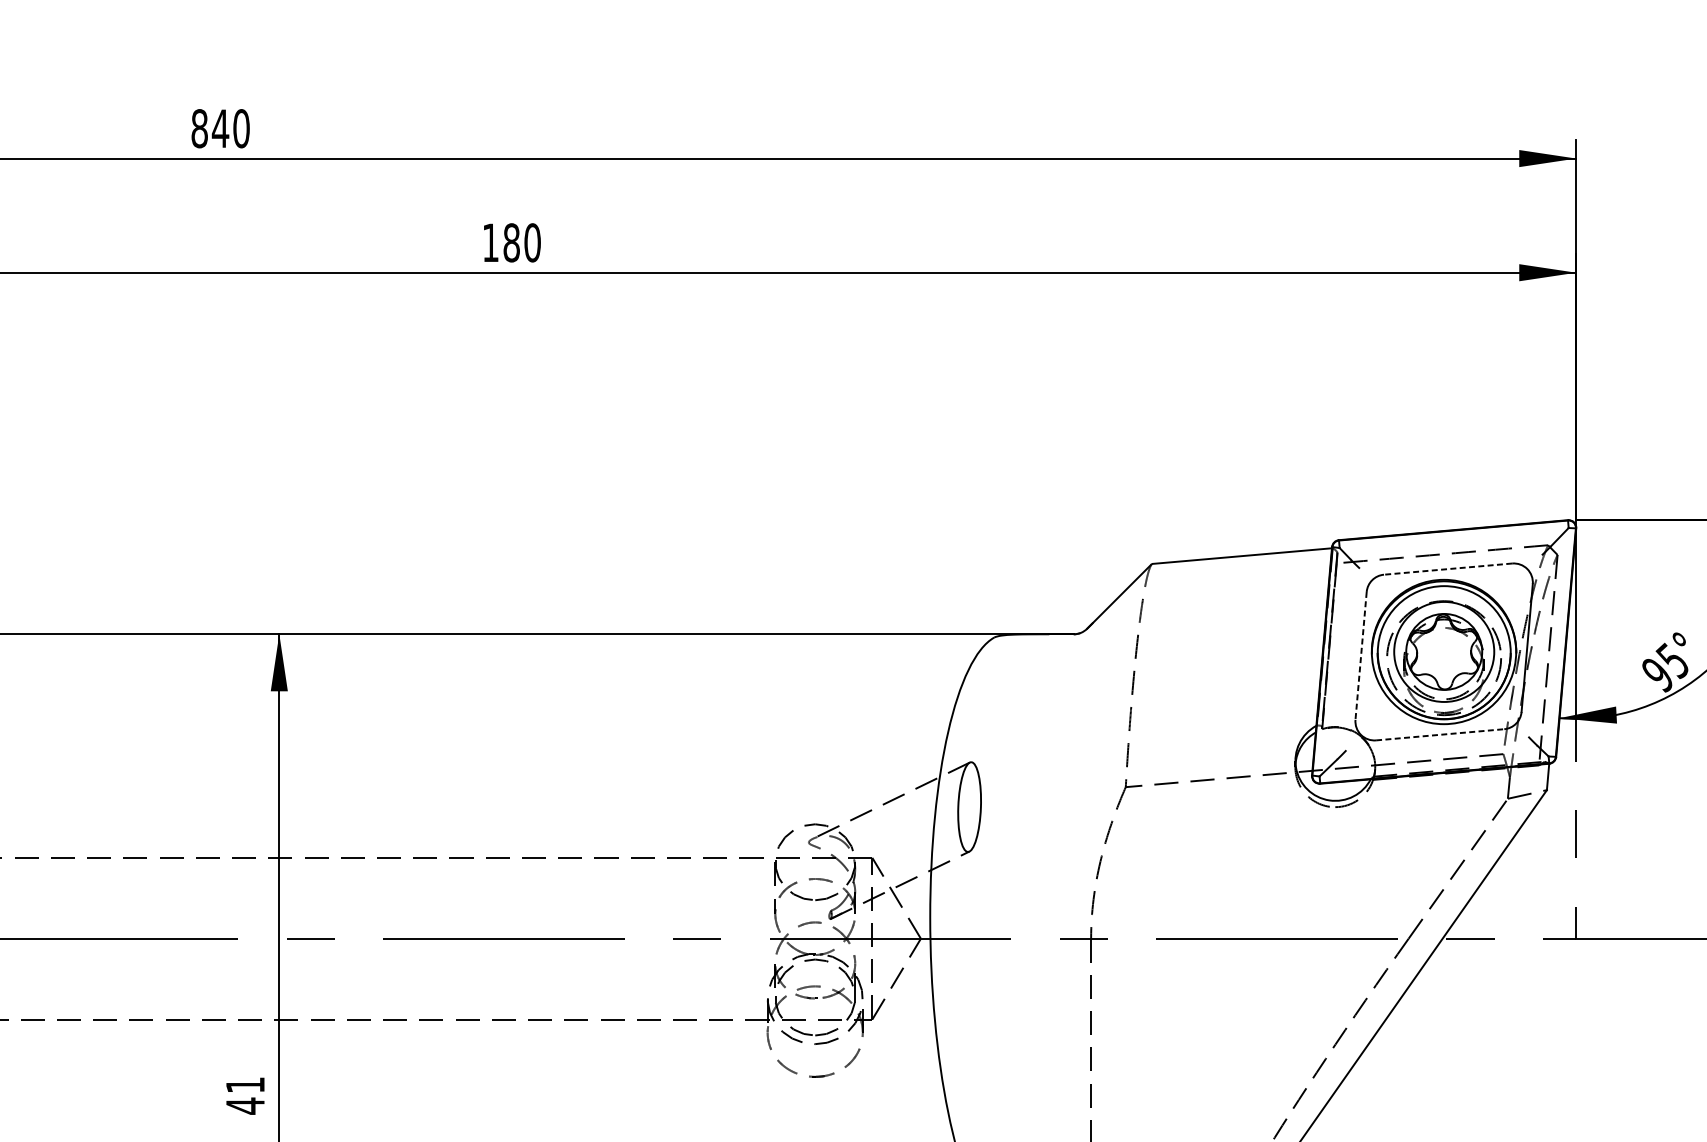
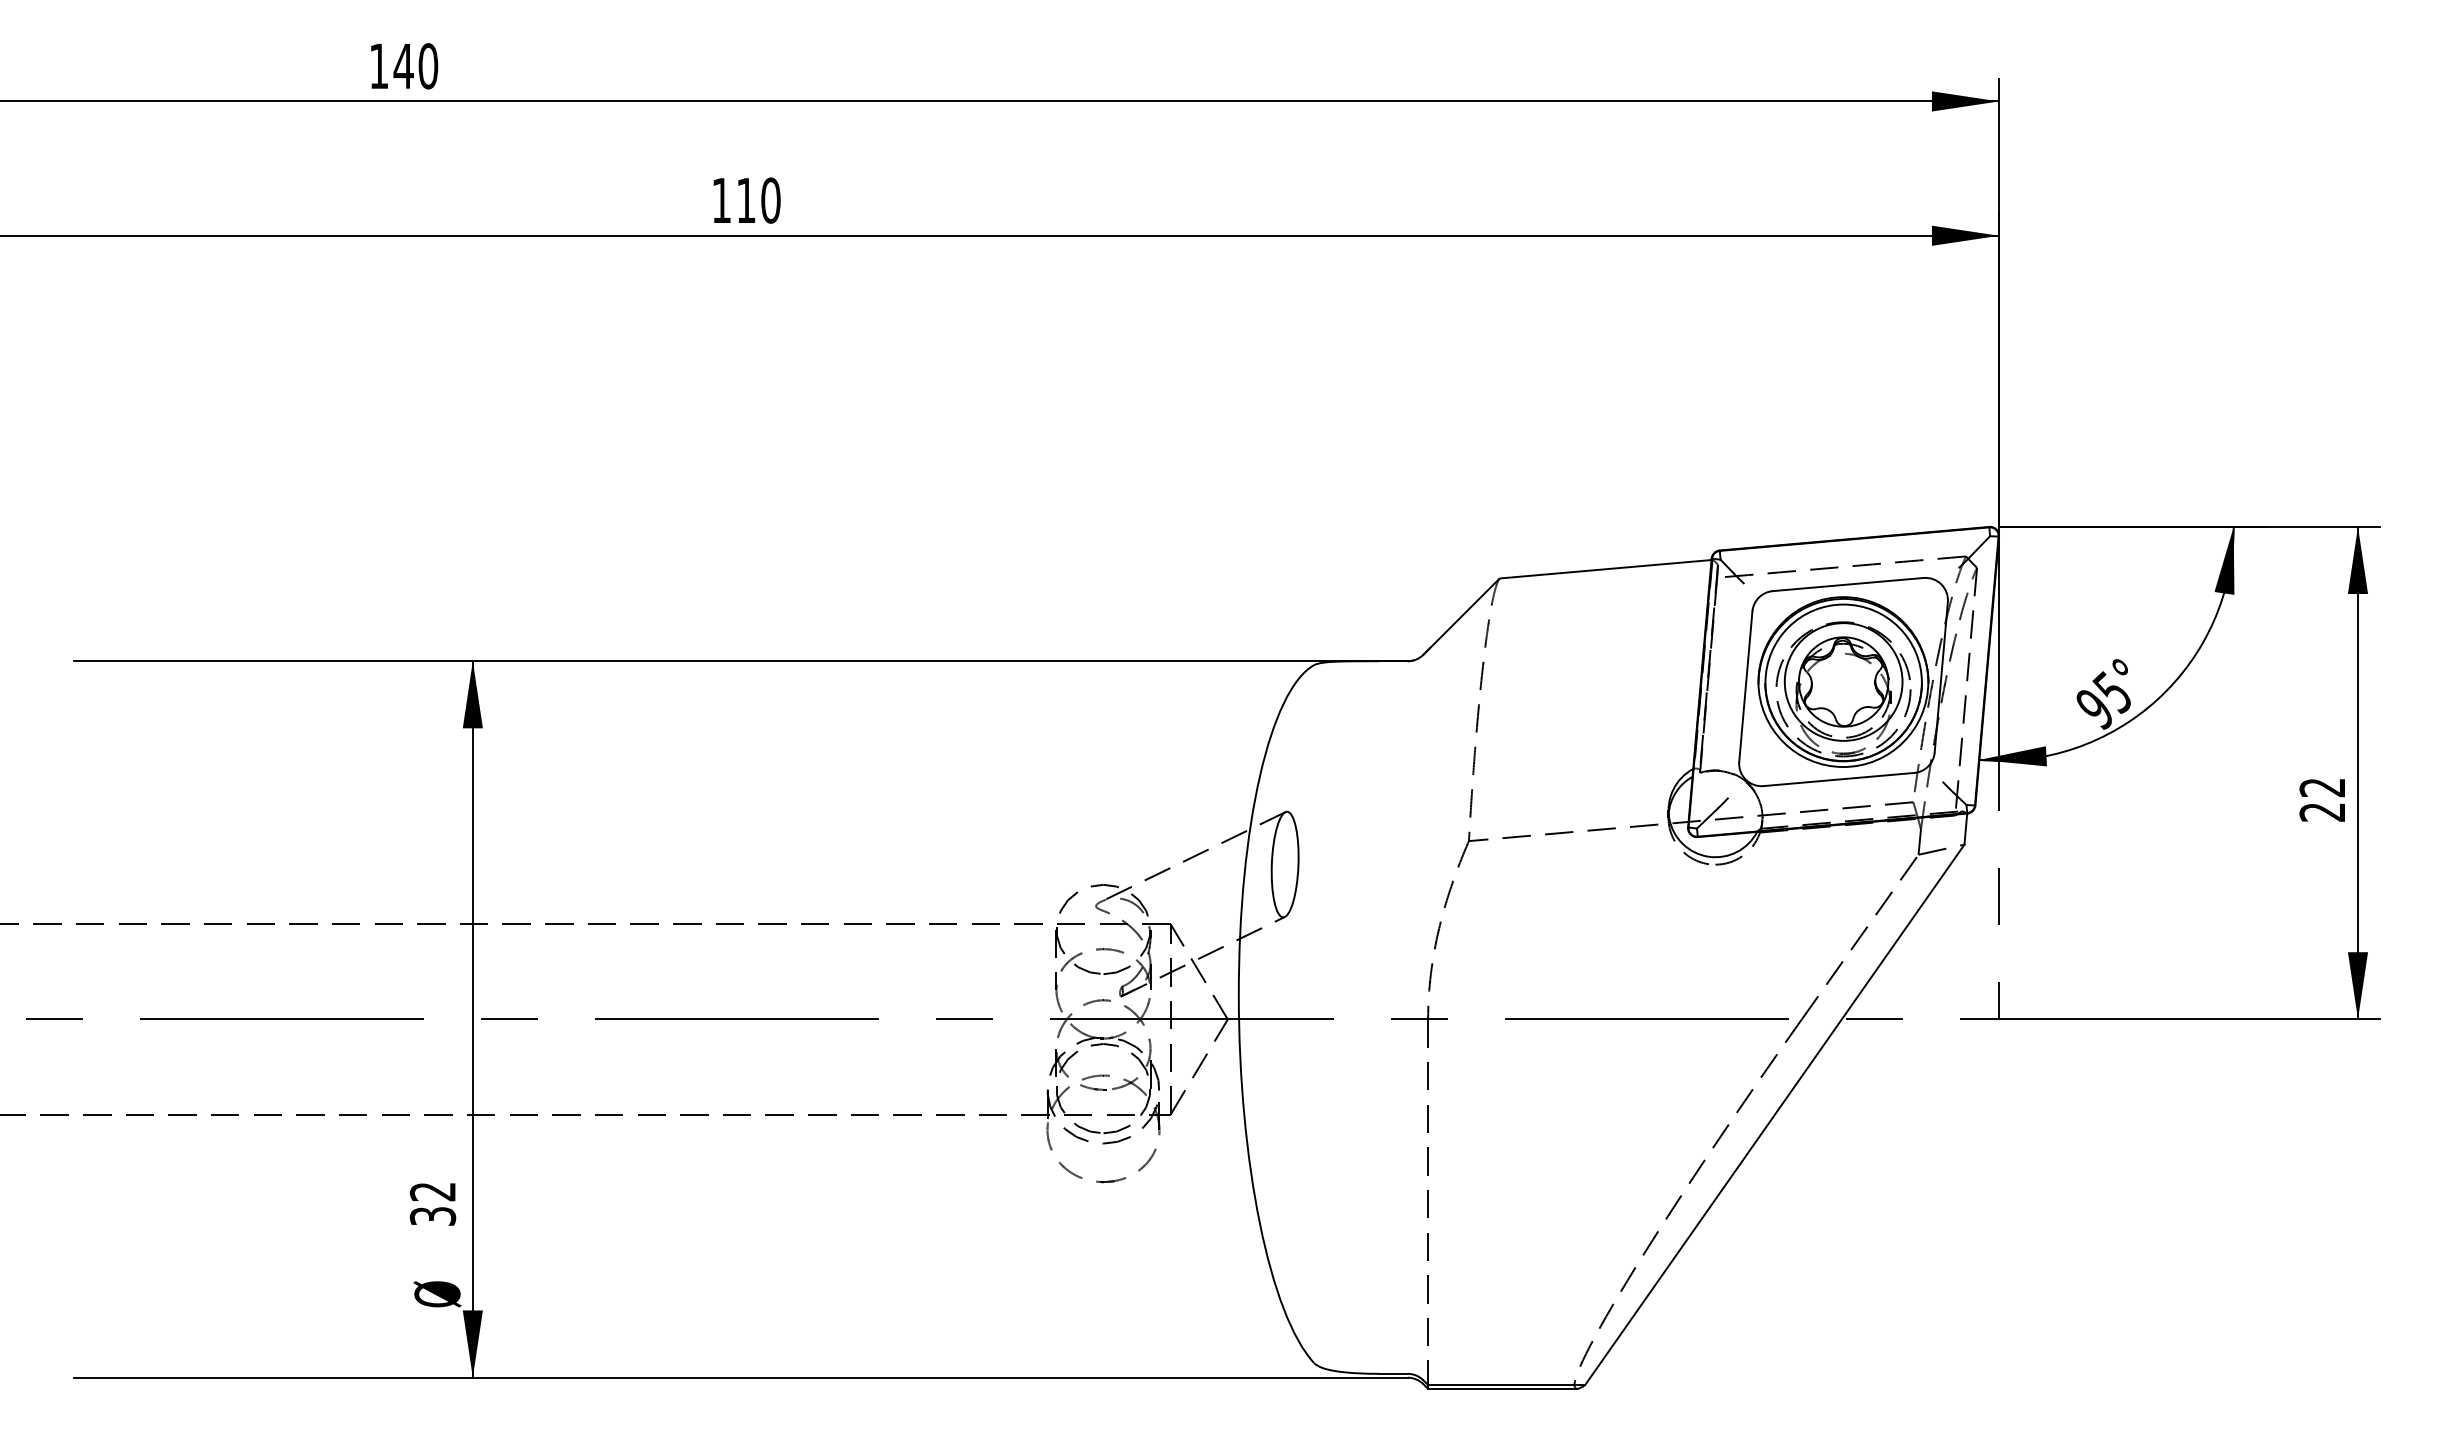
text: (199, 128) -> (378, 66), 840 -> 140
text: (511, 242) -> (745, 200), 180 -> 110
line: (1448, 569) -> (1848, 584), dashed -> solid
line: (1360, 655) -> (1745, 686), dashed -> solid
line: (1439, 734) -> (1838, 779), dashed -> solid
text: (245, 1095) -> (432, 1204), 41 -> 32

